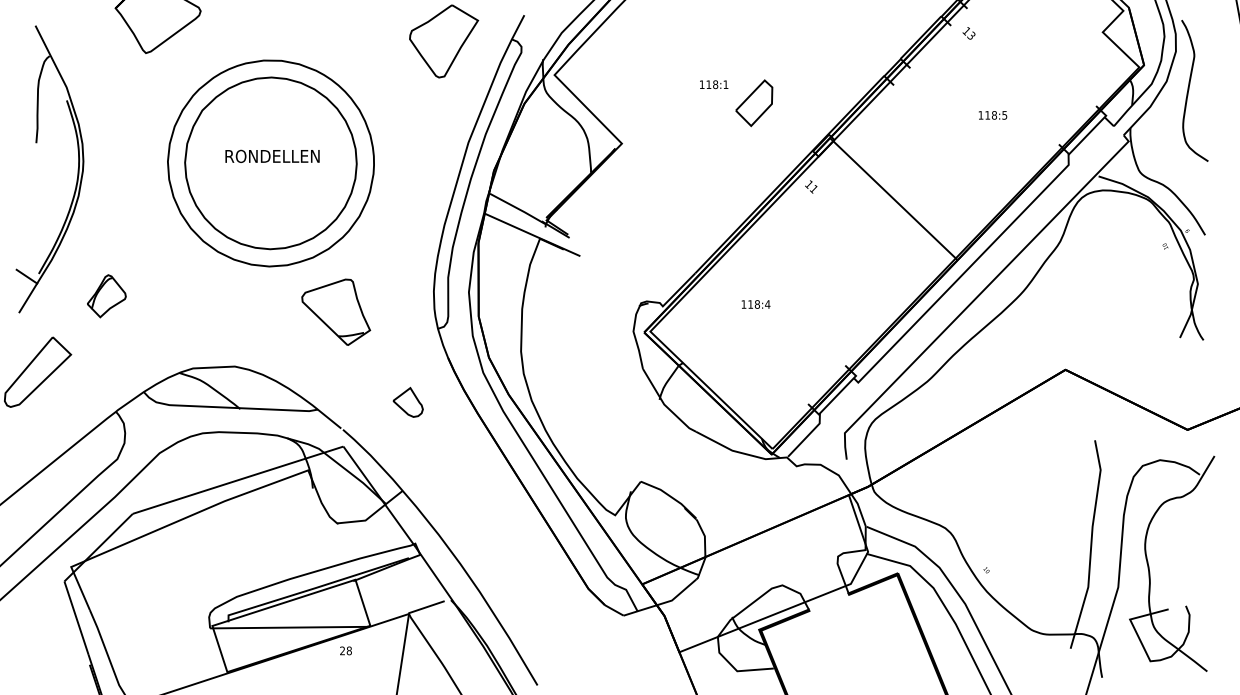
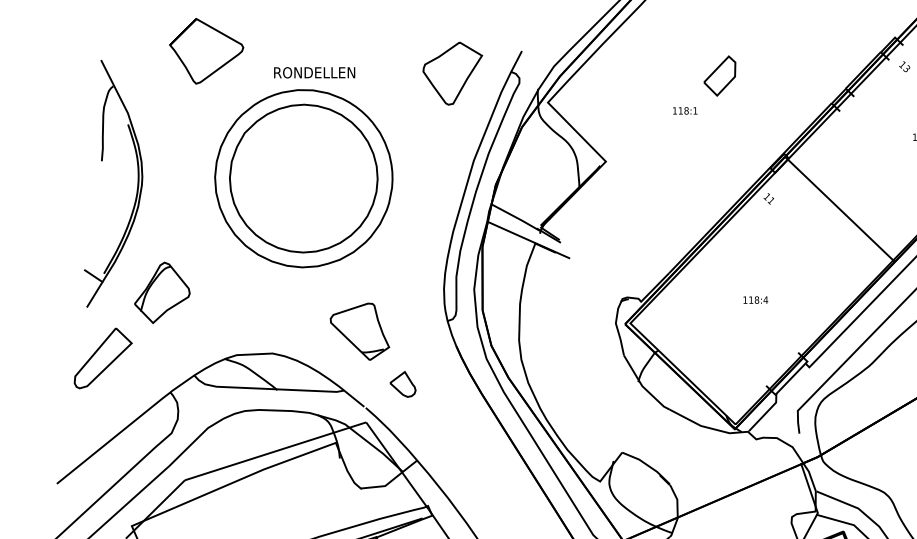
part: (754, 103) -> (720, 76), moved
text: (272, 155) -> (314, 71), moved
part: (106, 296) -> (162, 293), size x1.67
text: (755, 304) -> (755, 300), moved
part: (336, 311) -> (360, 331), moved
part: (407, 402) -> (402, 384), moved

